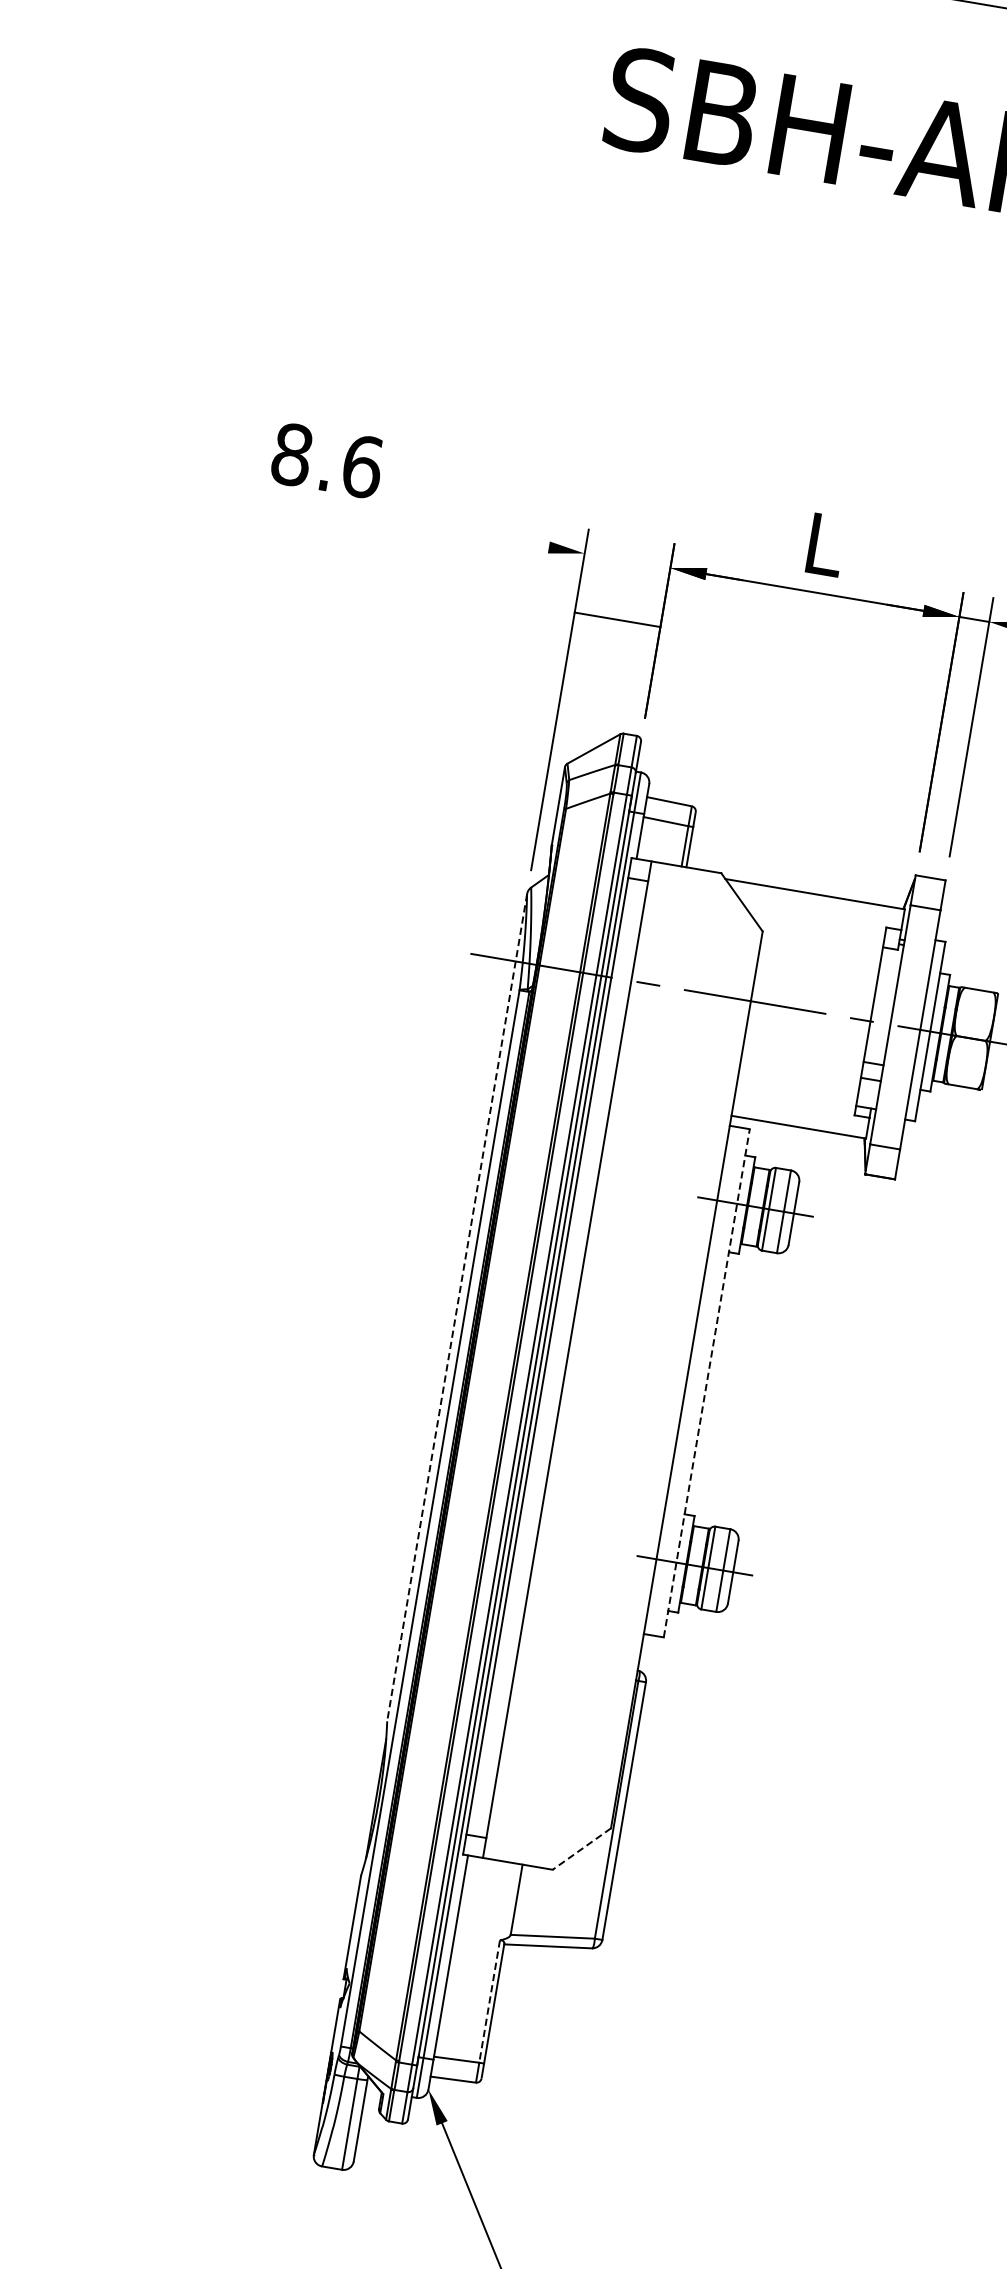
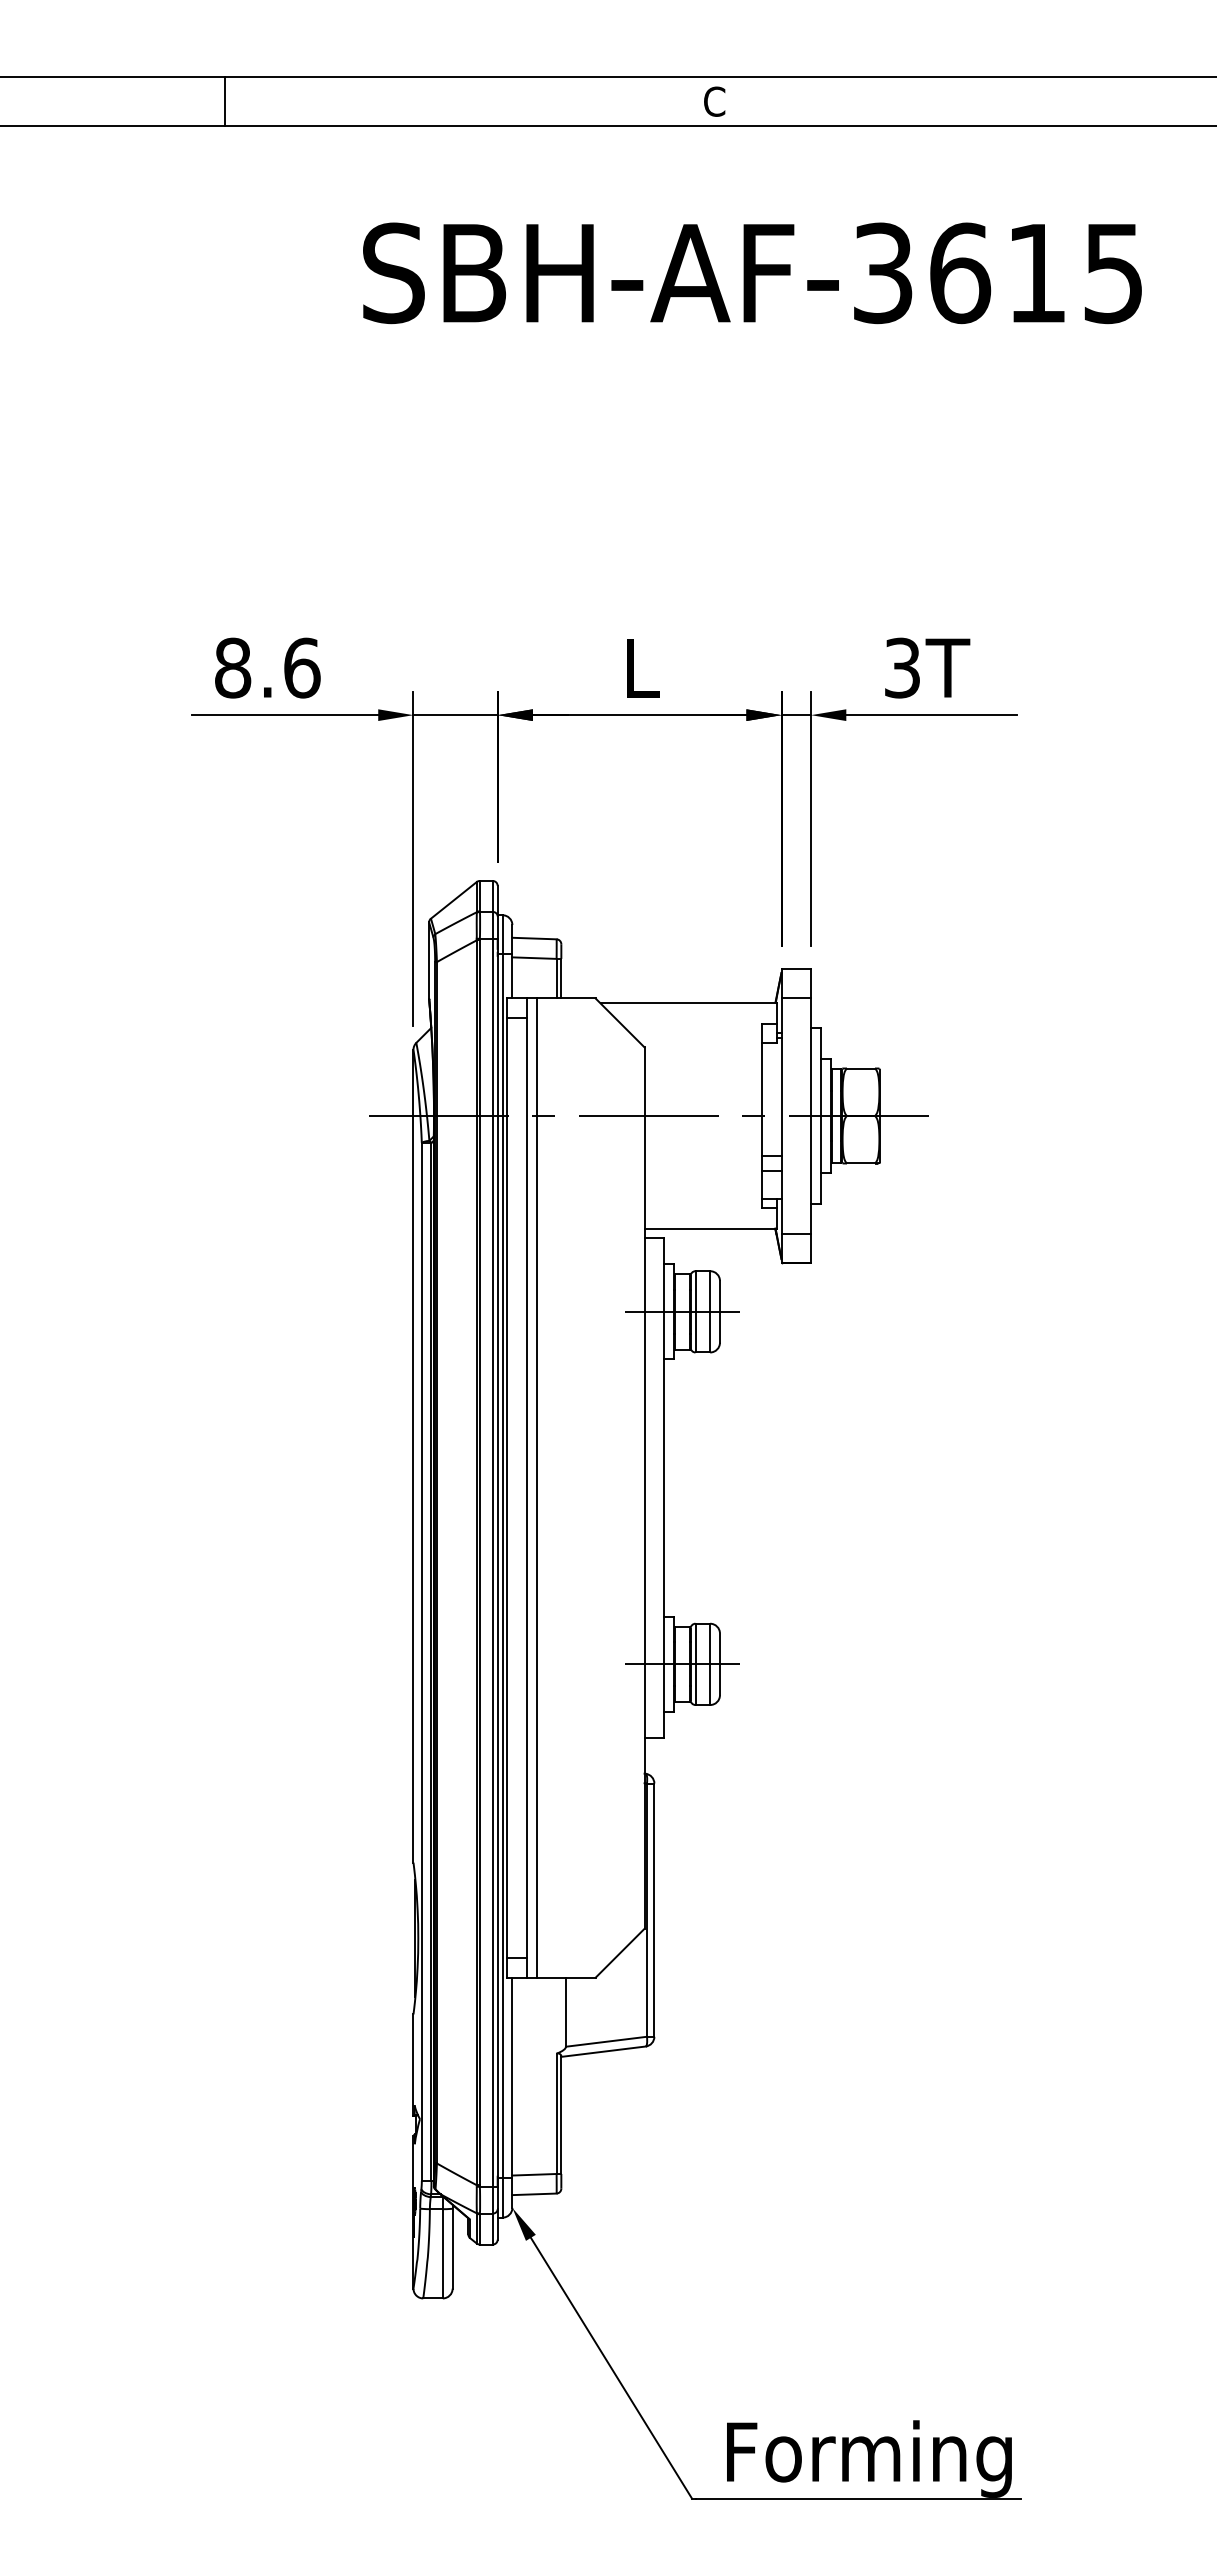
text: (327, 460) -> (267, 667), moved
line: (454, 531) -> (285, 715), added
line: (617, 620) -> (455, 715), moved
line: (457, 1307) -> (413, 1456), dashed -> solid
line: (576, 1360) -> (536, 1487), added
line: (707, 1383) -> (664, 1488), dashed -> solid
line: (582, 1849) -> (620, 1953), dashed -> solid
line: (489, 2002) -> (556, 2114), dashed -> solid

